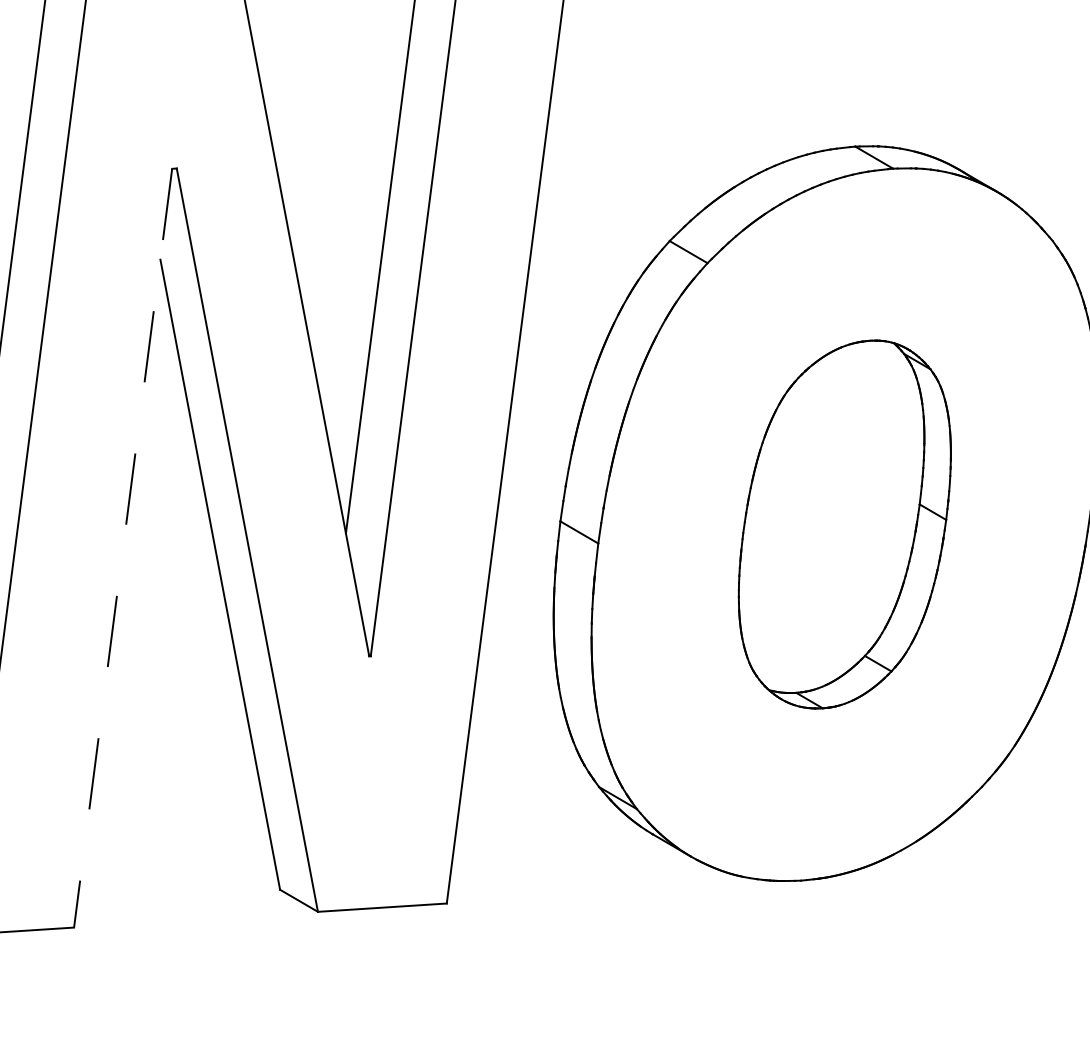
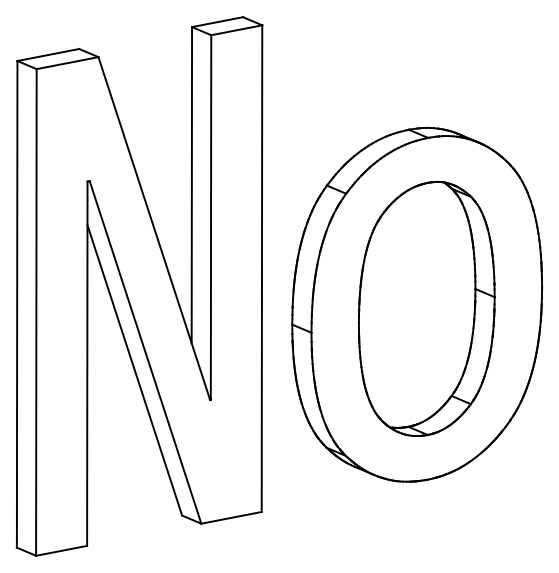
part: (844, 523) -> (426, 308), size x1.43
line: (123, 549) -> (87, 364), dashed -> solid

